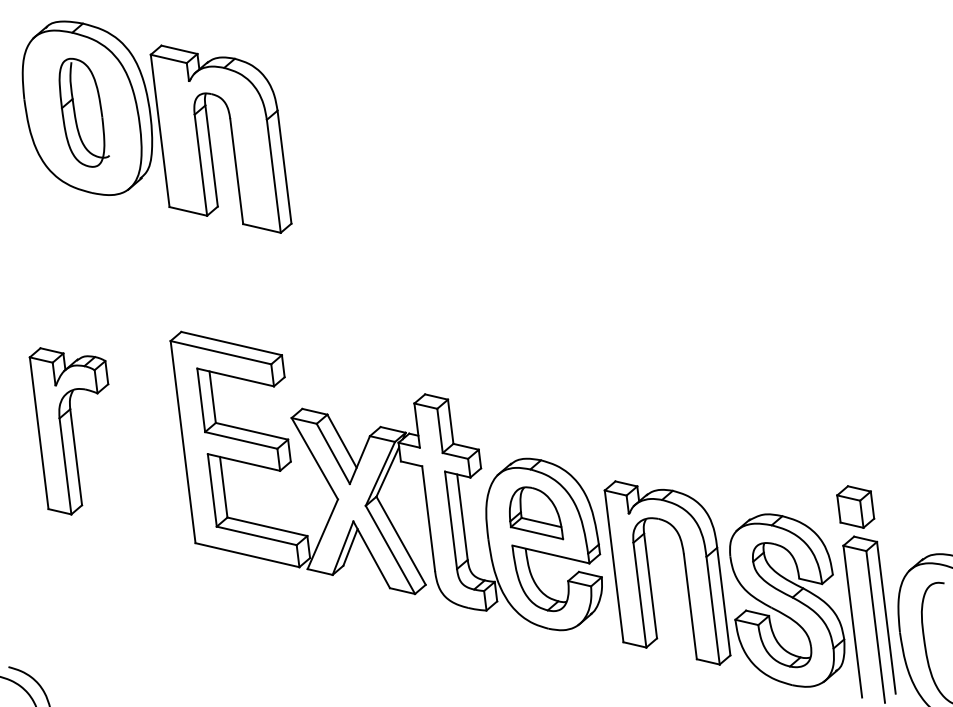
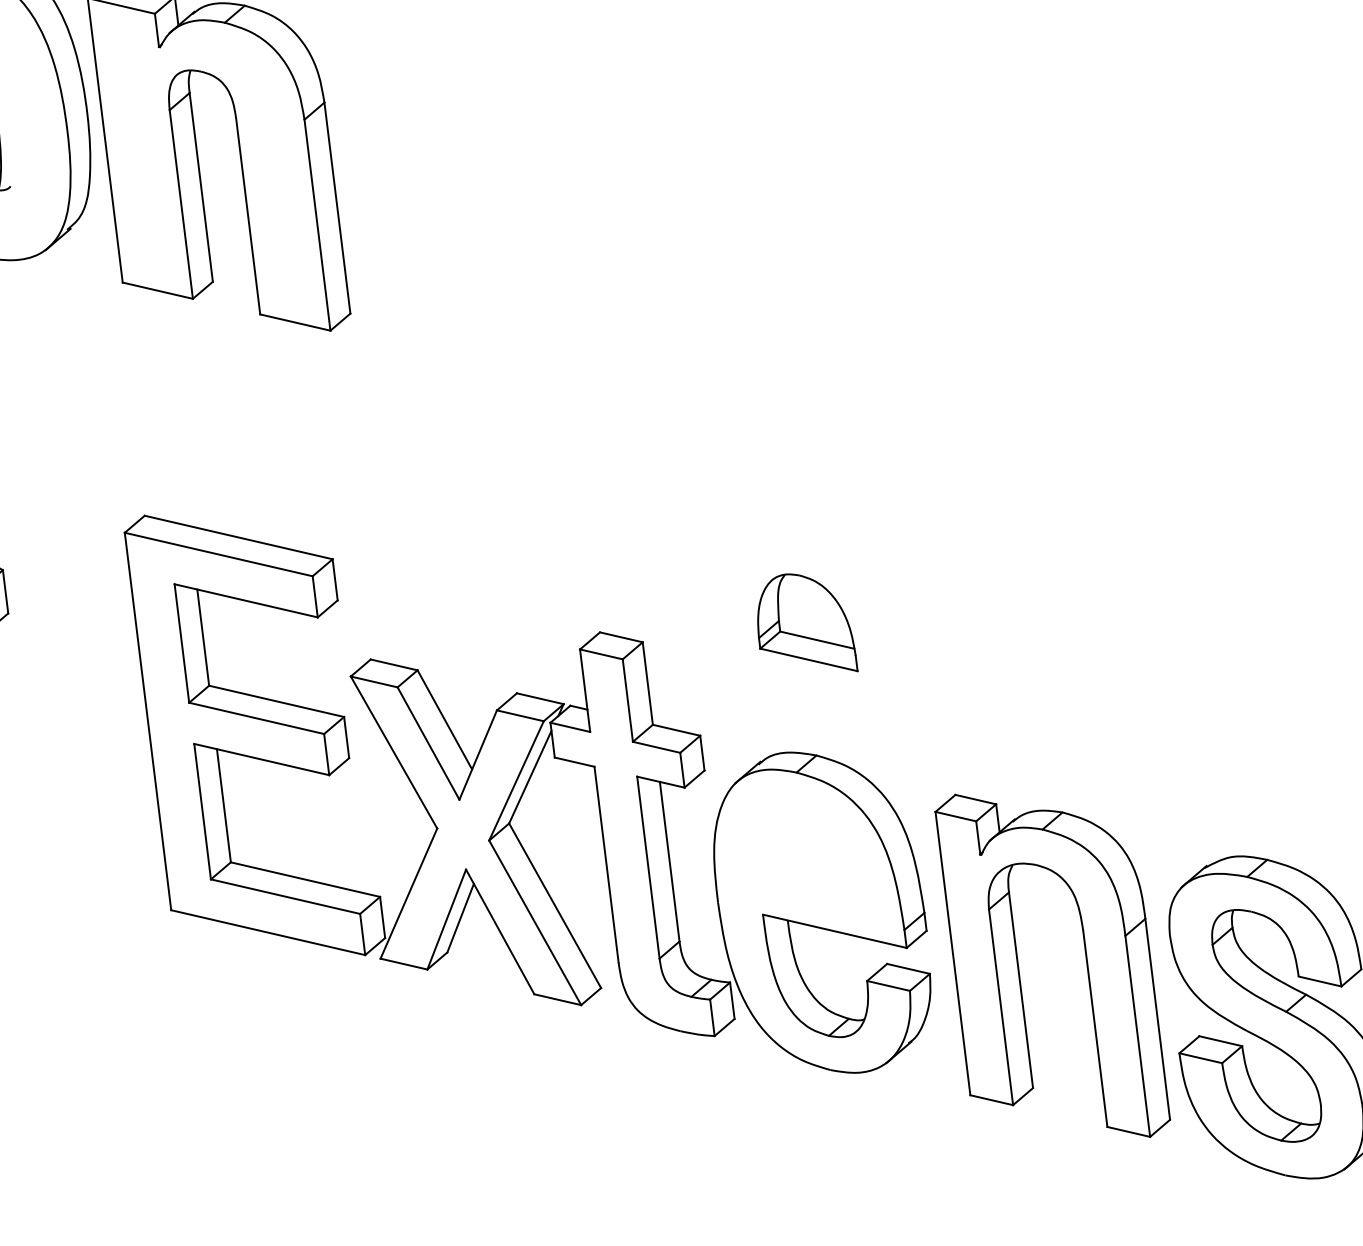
part: (536, 513) -> (807, 623), moved

